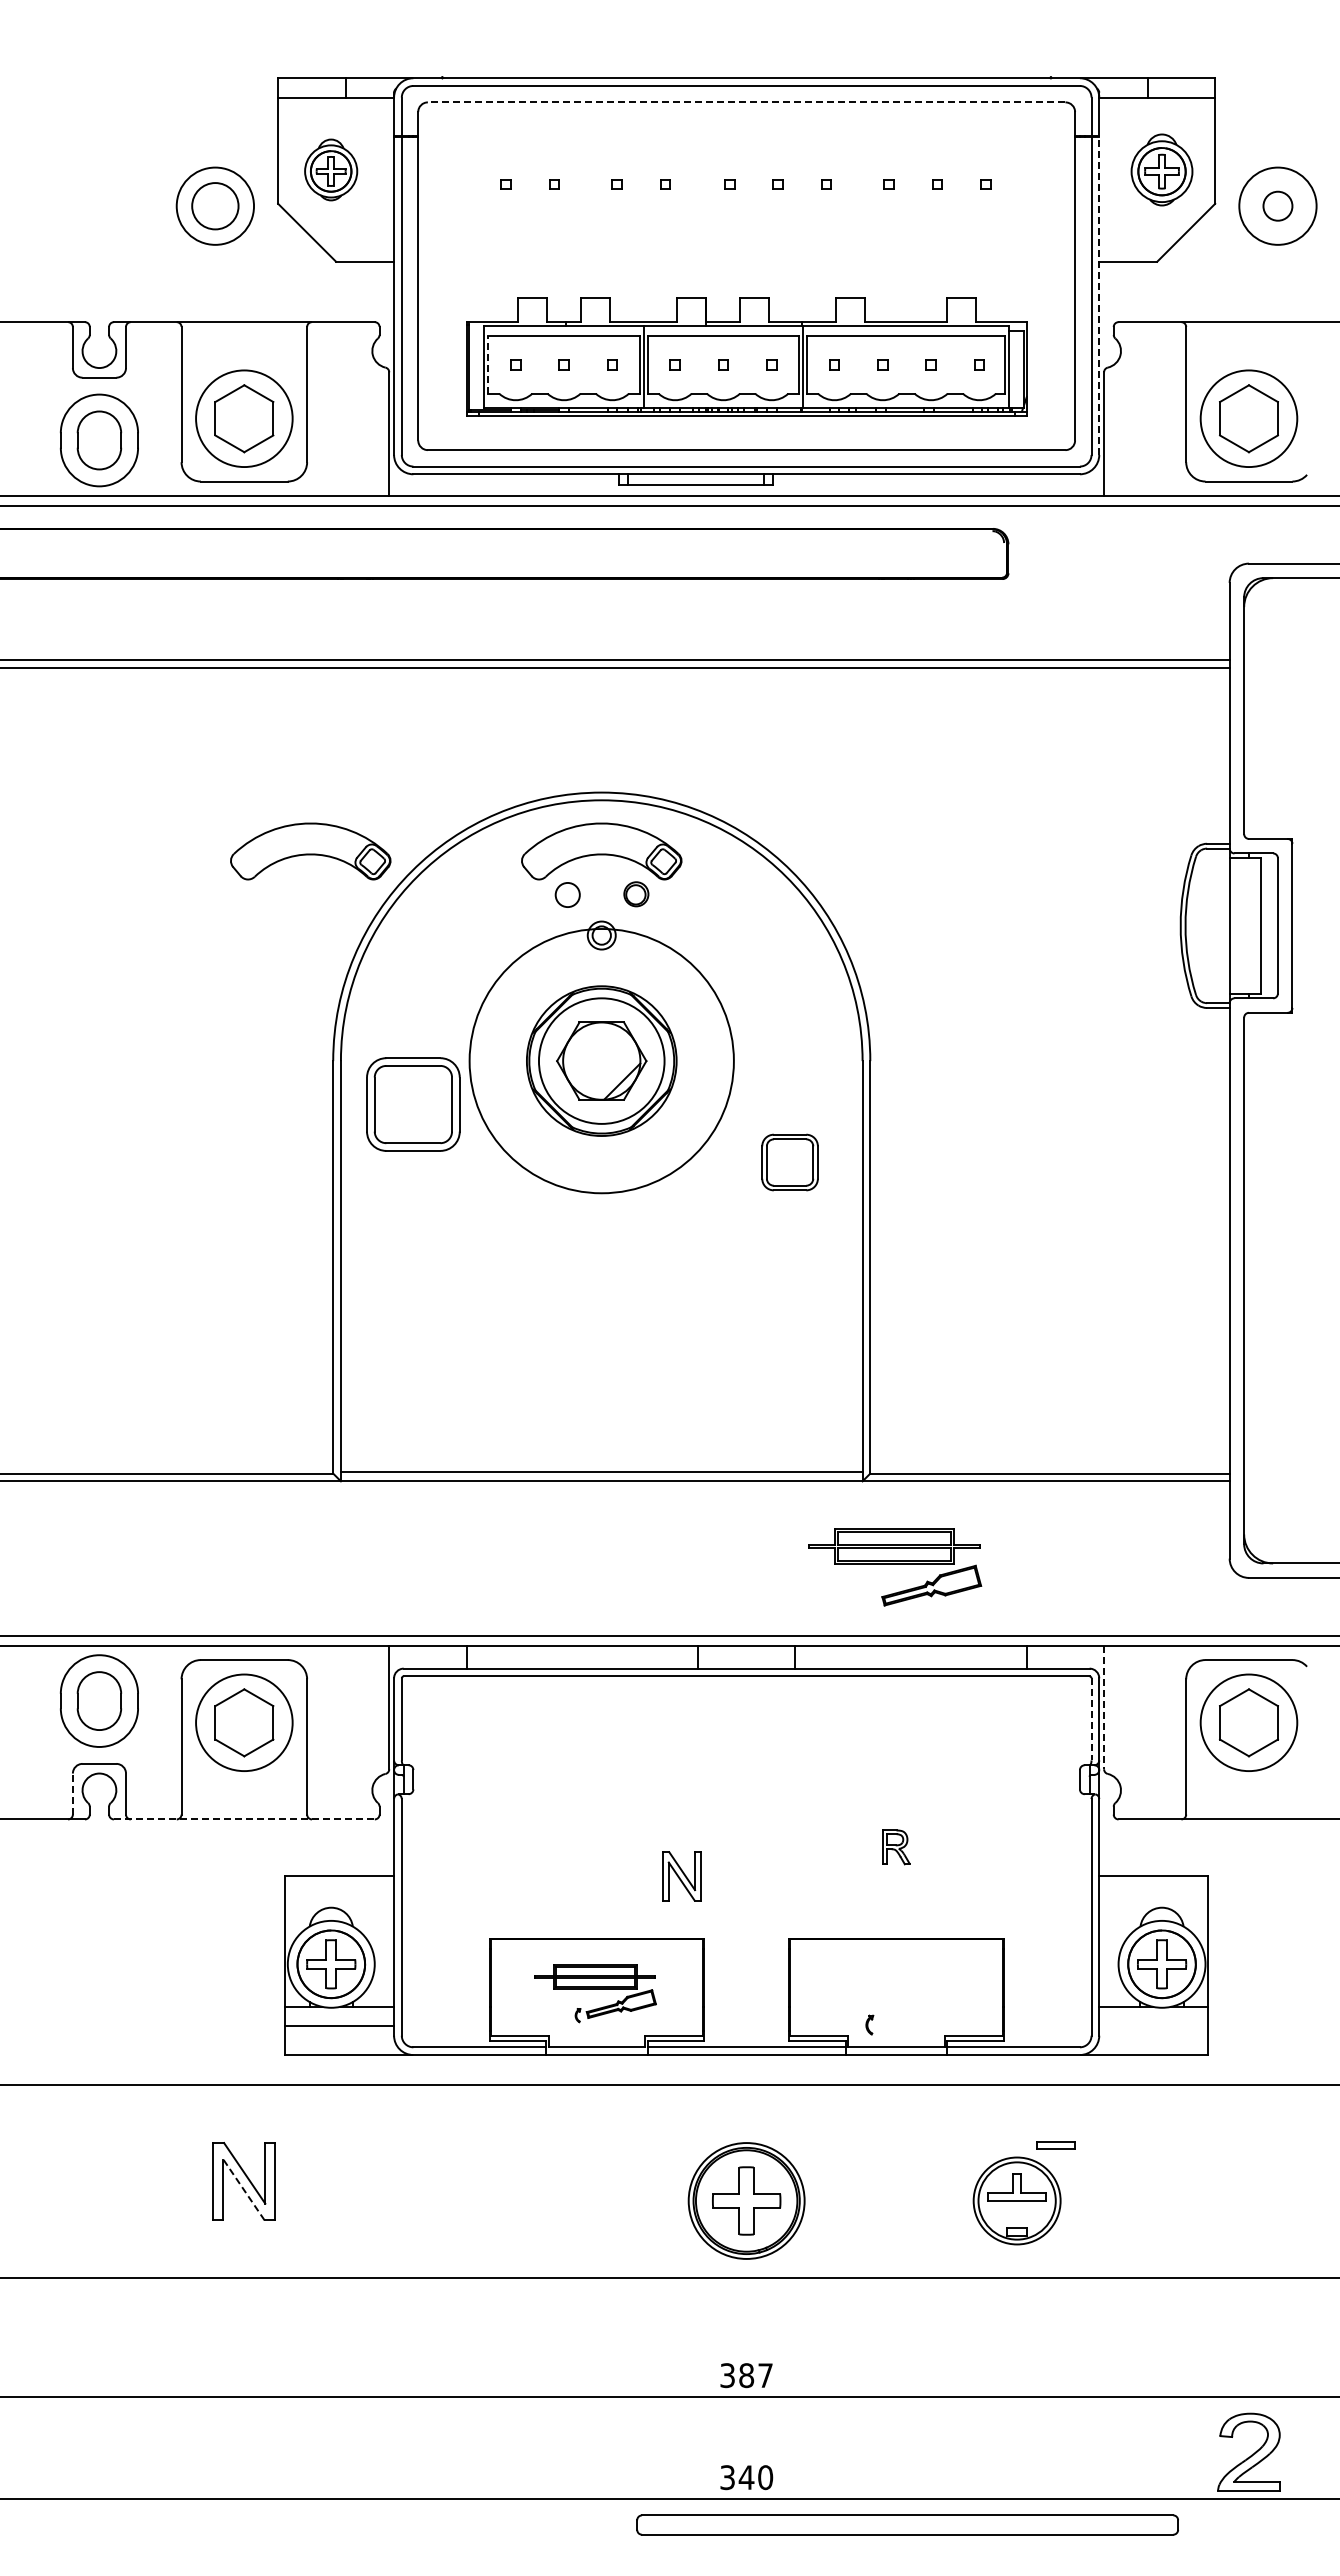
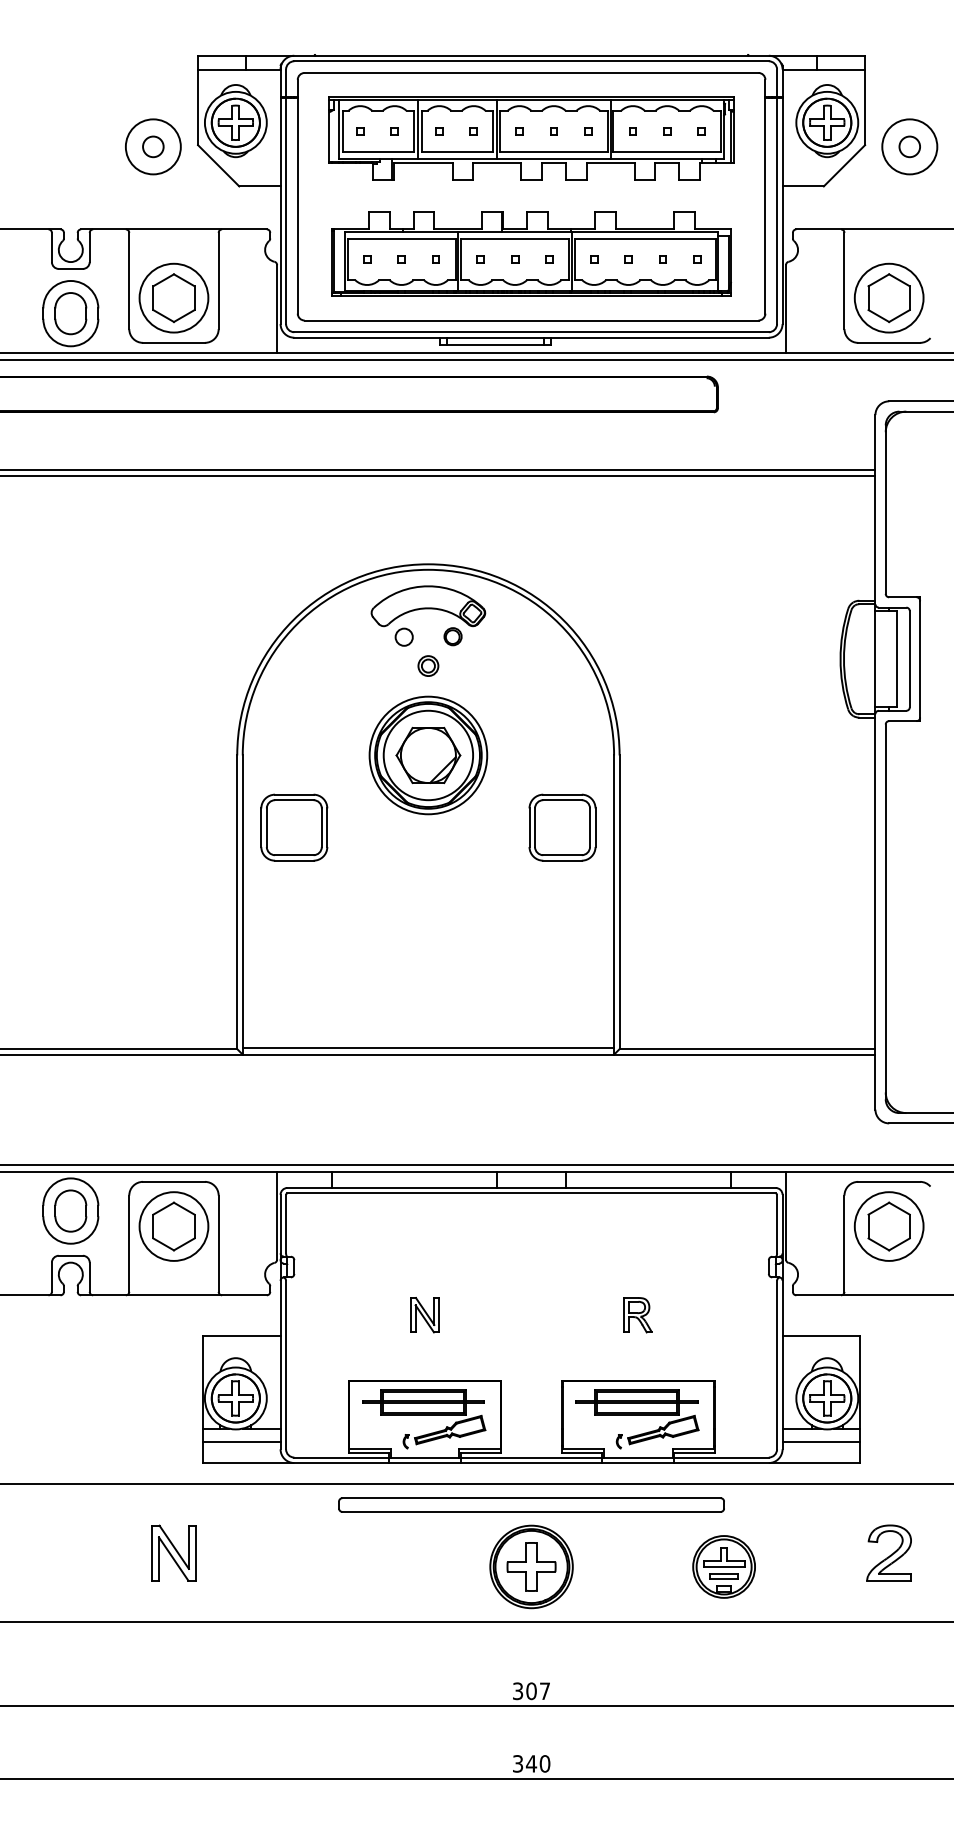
line: (746, 102) -> (531, 73), dashed -> solid
part: (330, 169) -> (235, 120), size x1.67
part: (1161, 169) -> (826, 120), size x1.43
part: (746, 194) -> (531, 138), added
circle: (214, 205) -> (152, 146), size x0.62
line: (1099, 295) -> (782, 210), dashed -> solid
line: (488, 364) -> (347, 259), dashed -> solid
part: (310, 851) -> (221, 606), removed
circle: (601, 1060) -> (428, 755), size x0.62
part: (413, 1104) -> (294, 827), moved
part: (789, 1162) -> (562, 827), size x1.67
part: (895, 1567) -> (637, 1417), moved
line: (1104, 1707) -> (786, 1215), dashed -> solid
line: (1091, 1719) -> (777, 1224), dashed -> solid
line: (72, 1794) -> (51, 1277), dashed -> solid
line: (244, 1819) -> (174, 1295), dashed -> solid
part: (896, 1847) -> (638, 1315), size x1.43
part: (681, 1876) -> (424, 1315), moved
part: (595, 1993) -> (423, 1419), size x1.43
line: (1153, 2026) -> (821, 1442), added
part: (1055, 2145) -> (723, 1576), moved
line: (244, 2189) -> (174, 1558), dashed -> solid
text: (746, 2375) -> (531, 1691), 387 -> 307
part: (1248, 2451) -> (888, 1552), moved
part: (907, 2524) -> (531, 1504), moved

